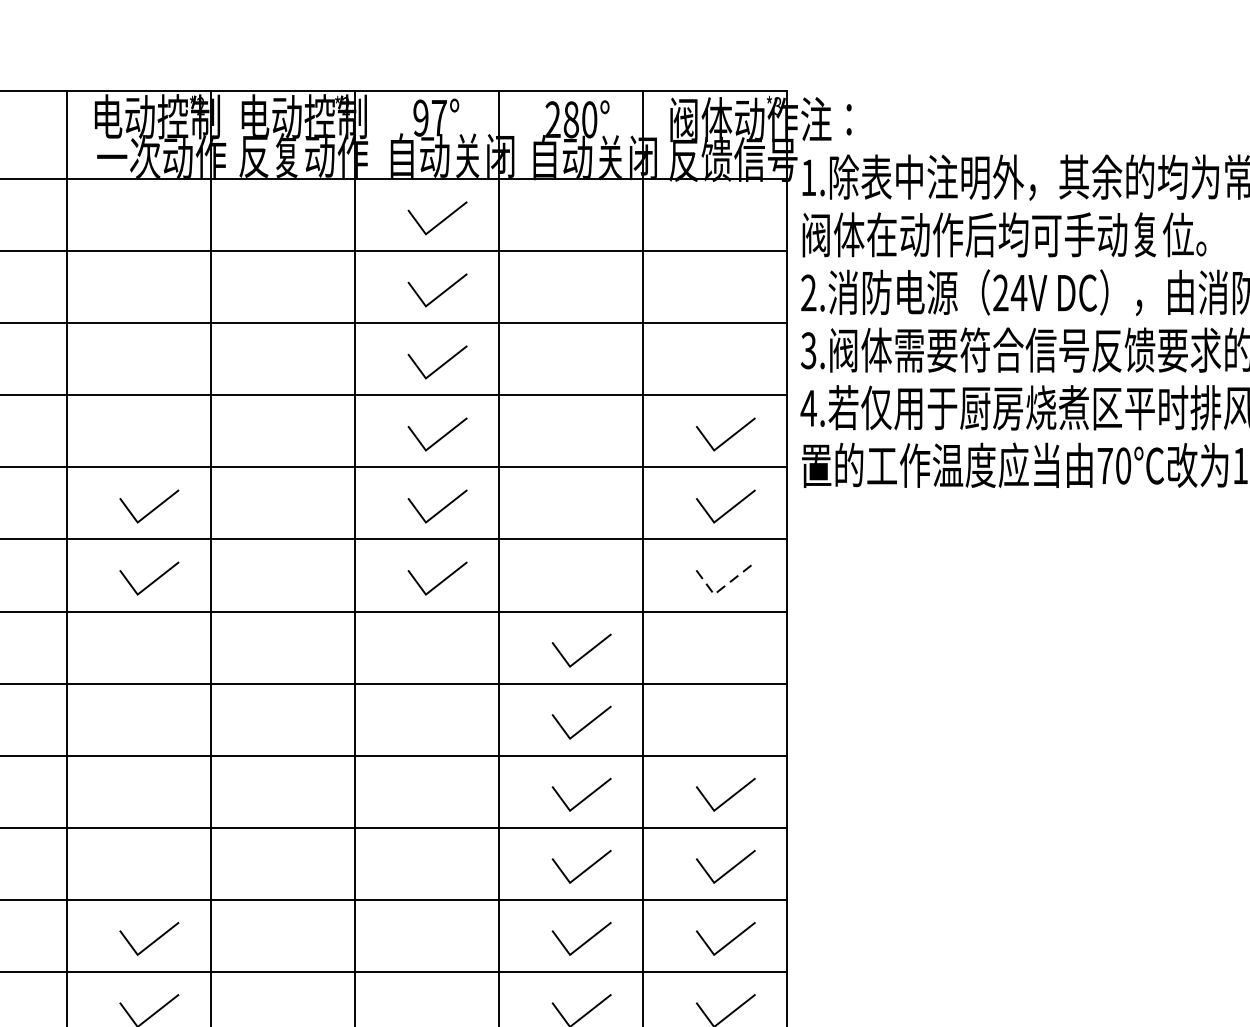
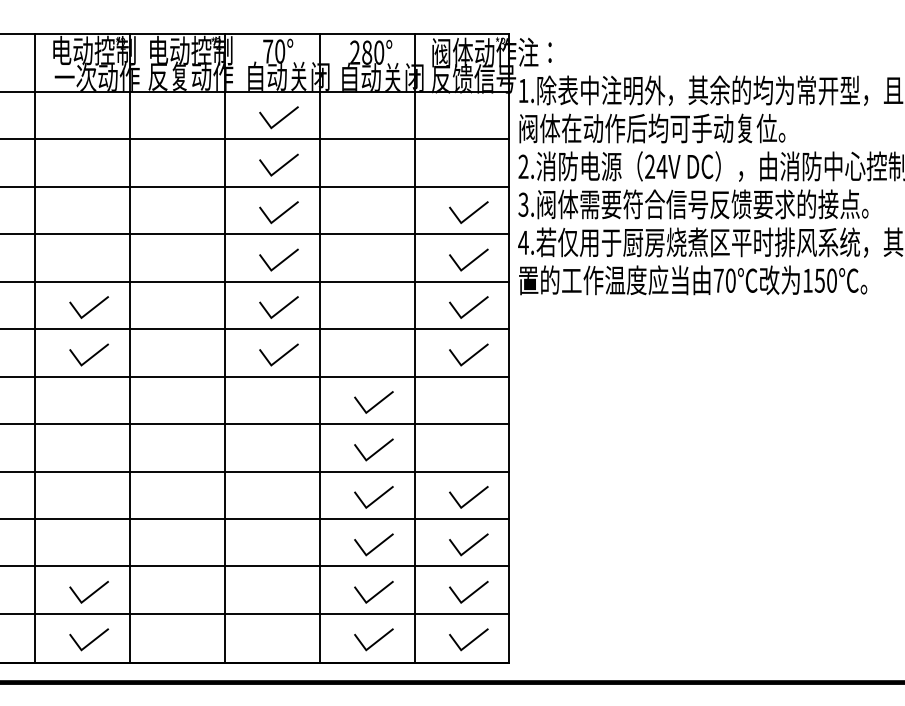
text: (430, 117) -> (274, 51), 97° -> 70°
line: (728, 365) -> (470, 214), added
line: (722, 588) -> (466, 361), dashed -> solid

